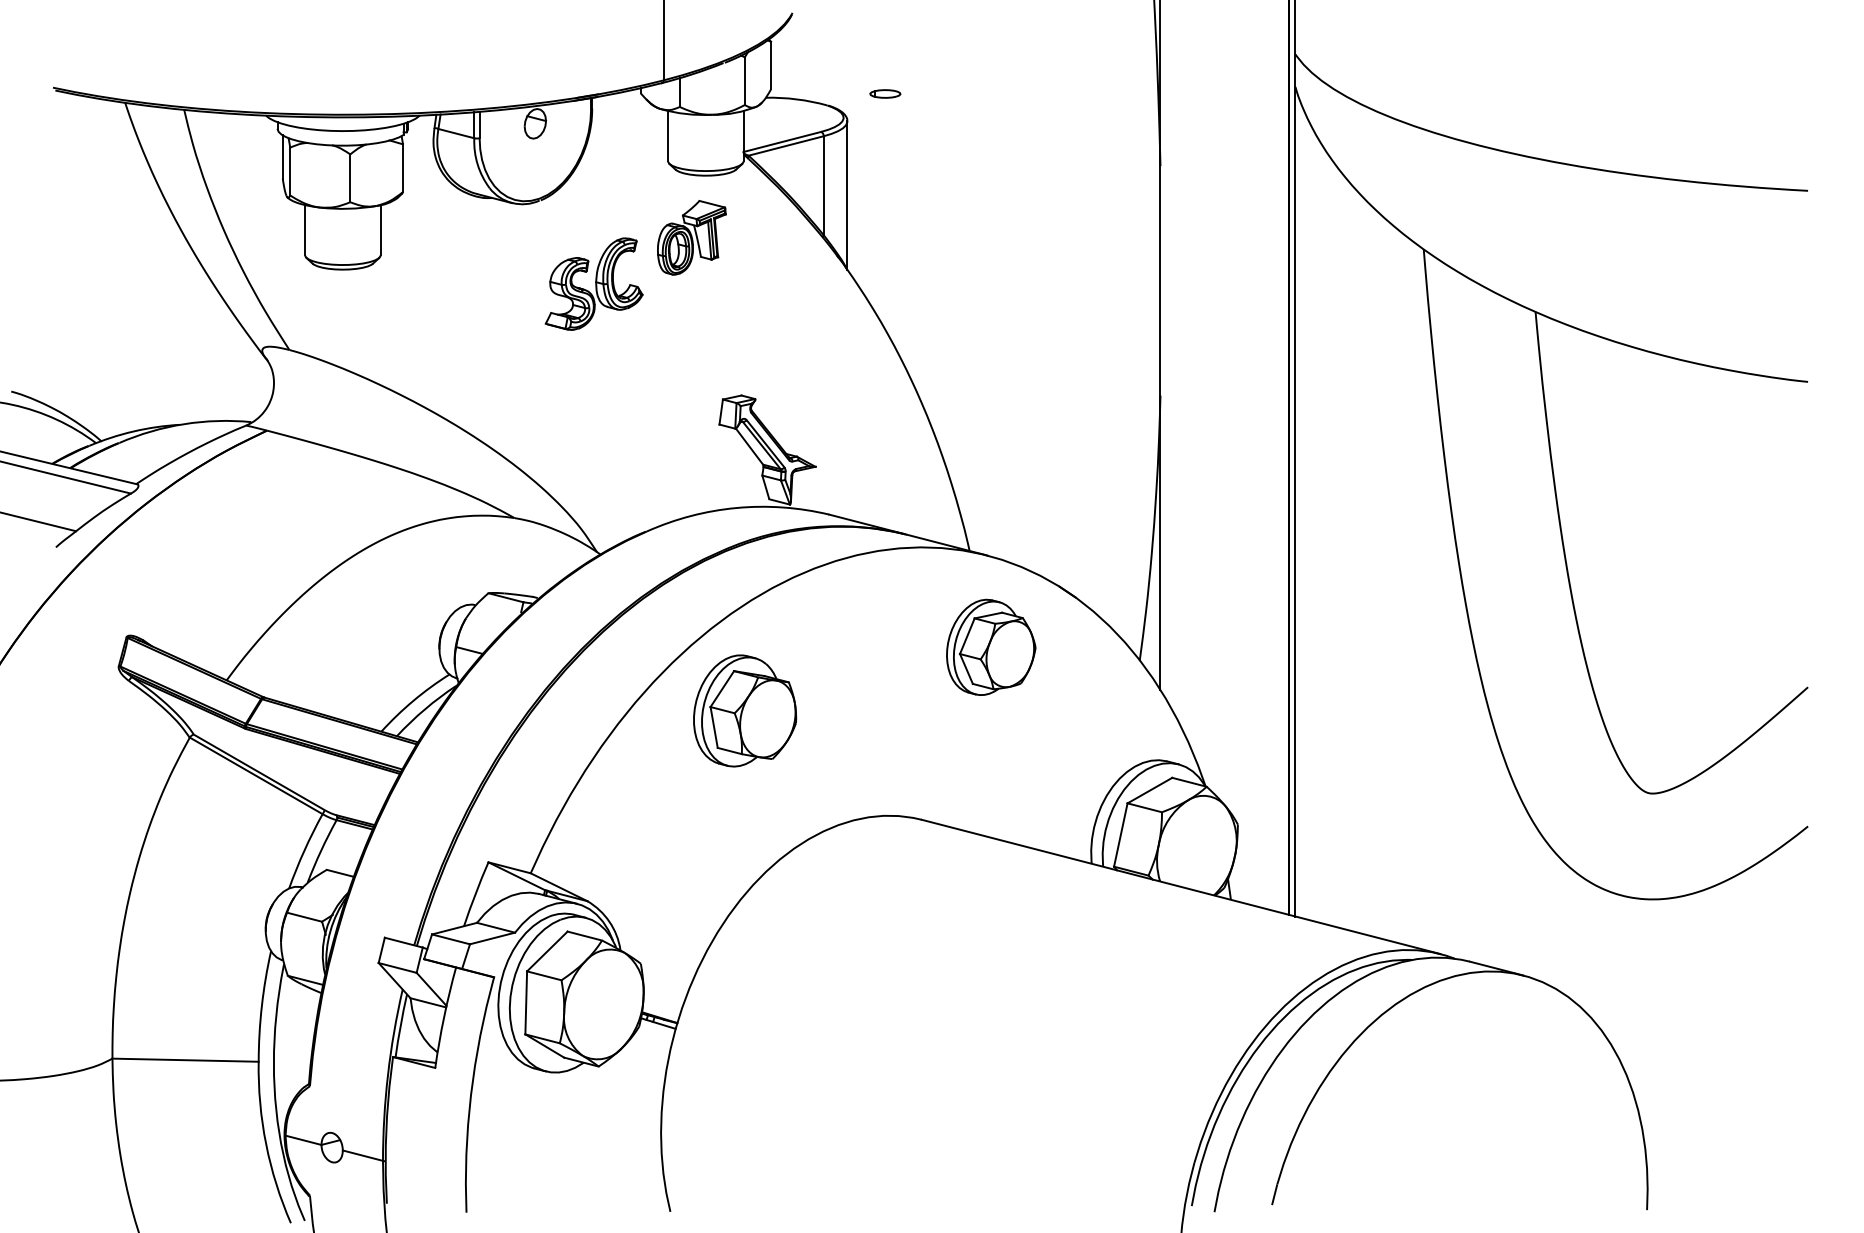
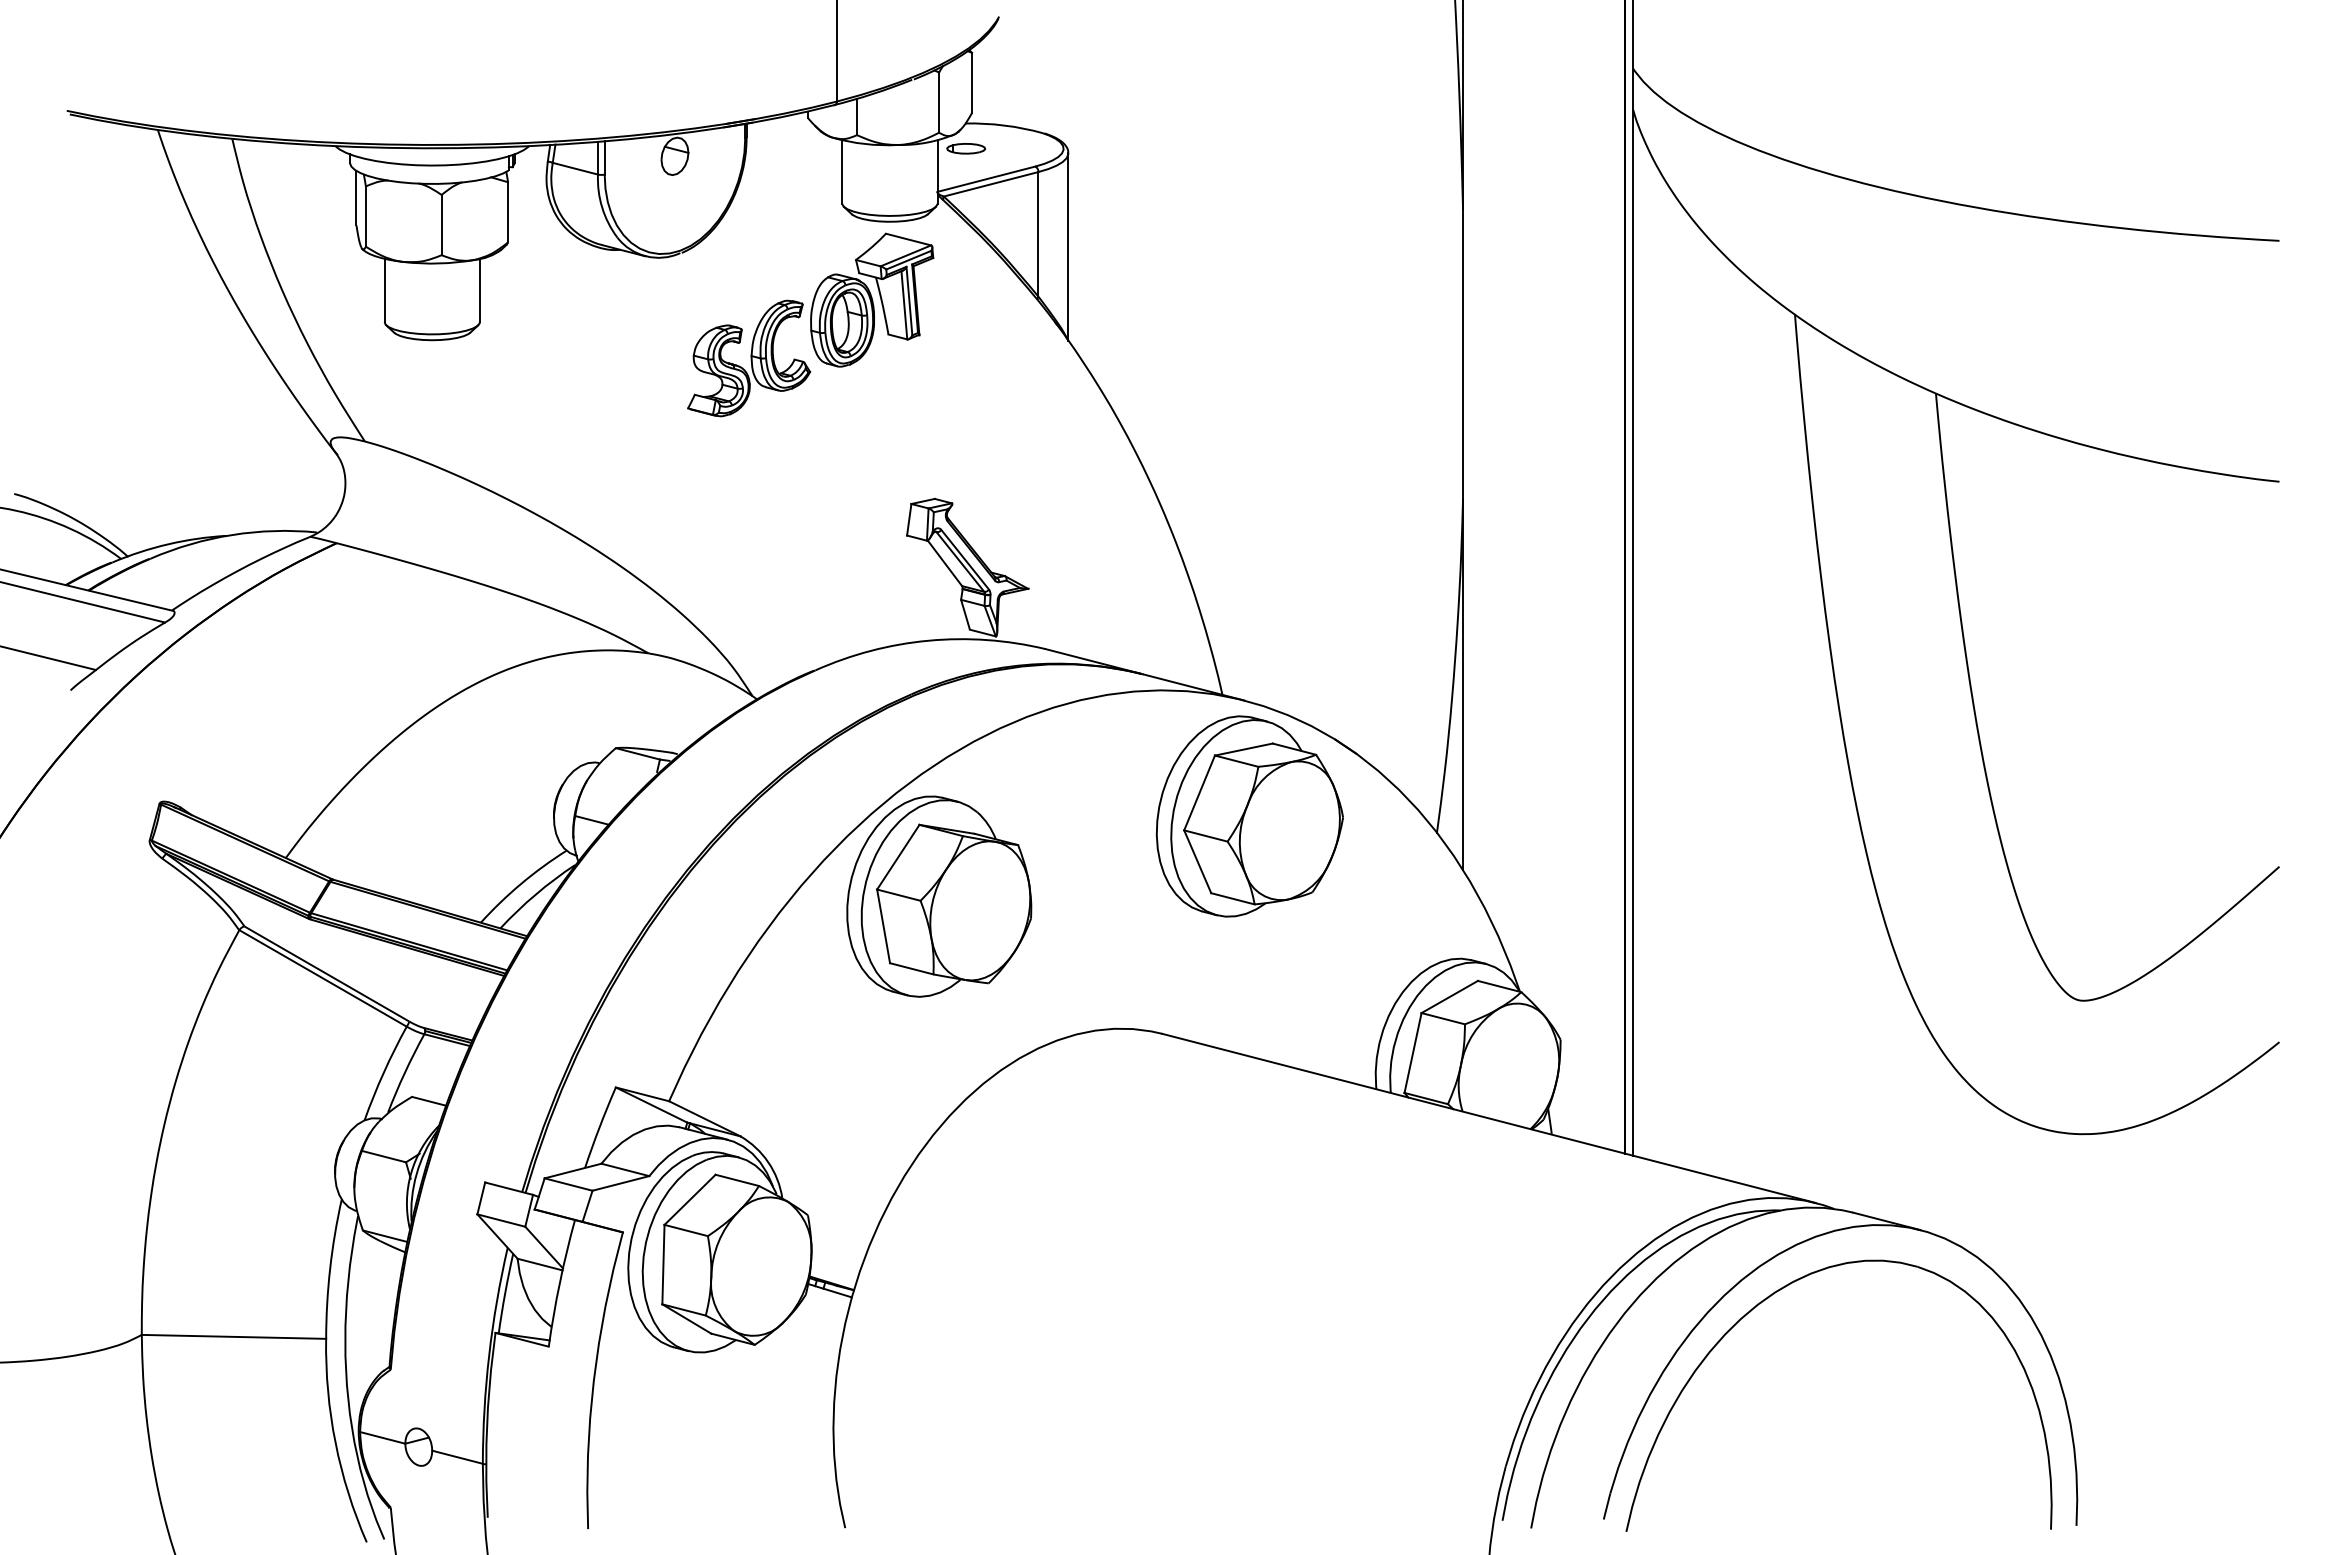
part: (885, 93) -> (966, 148), moved
part: (692, 237) -> (872, 299), size x1.43
part: (991, 647) -> (1249, 816), size x1.67
part: (745, 710) -> (939, 896), size x1.43
part: (1401, 1030) -> (1767, 1299), added

